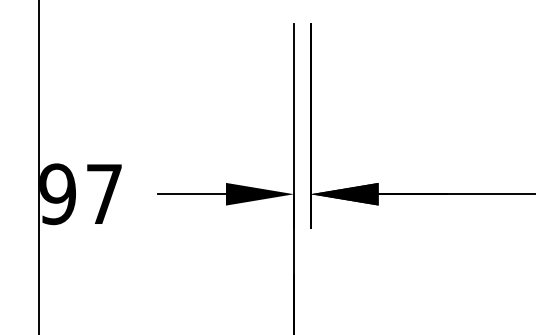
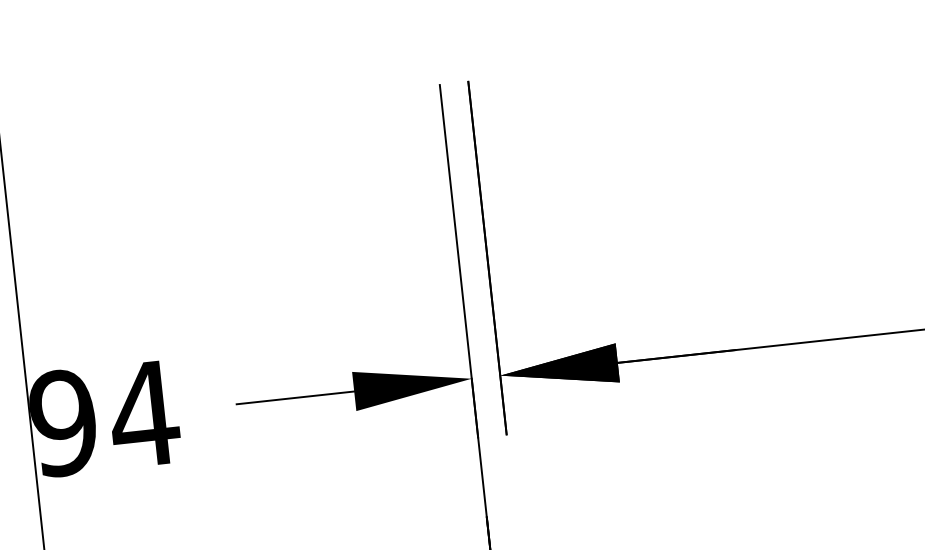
text: (103, 193) -> (142, 413), 97 -> 94

